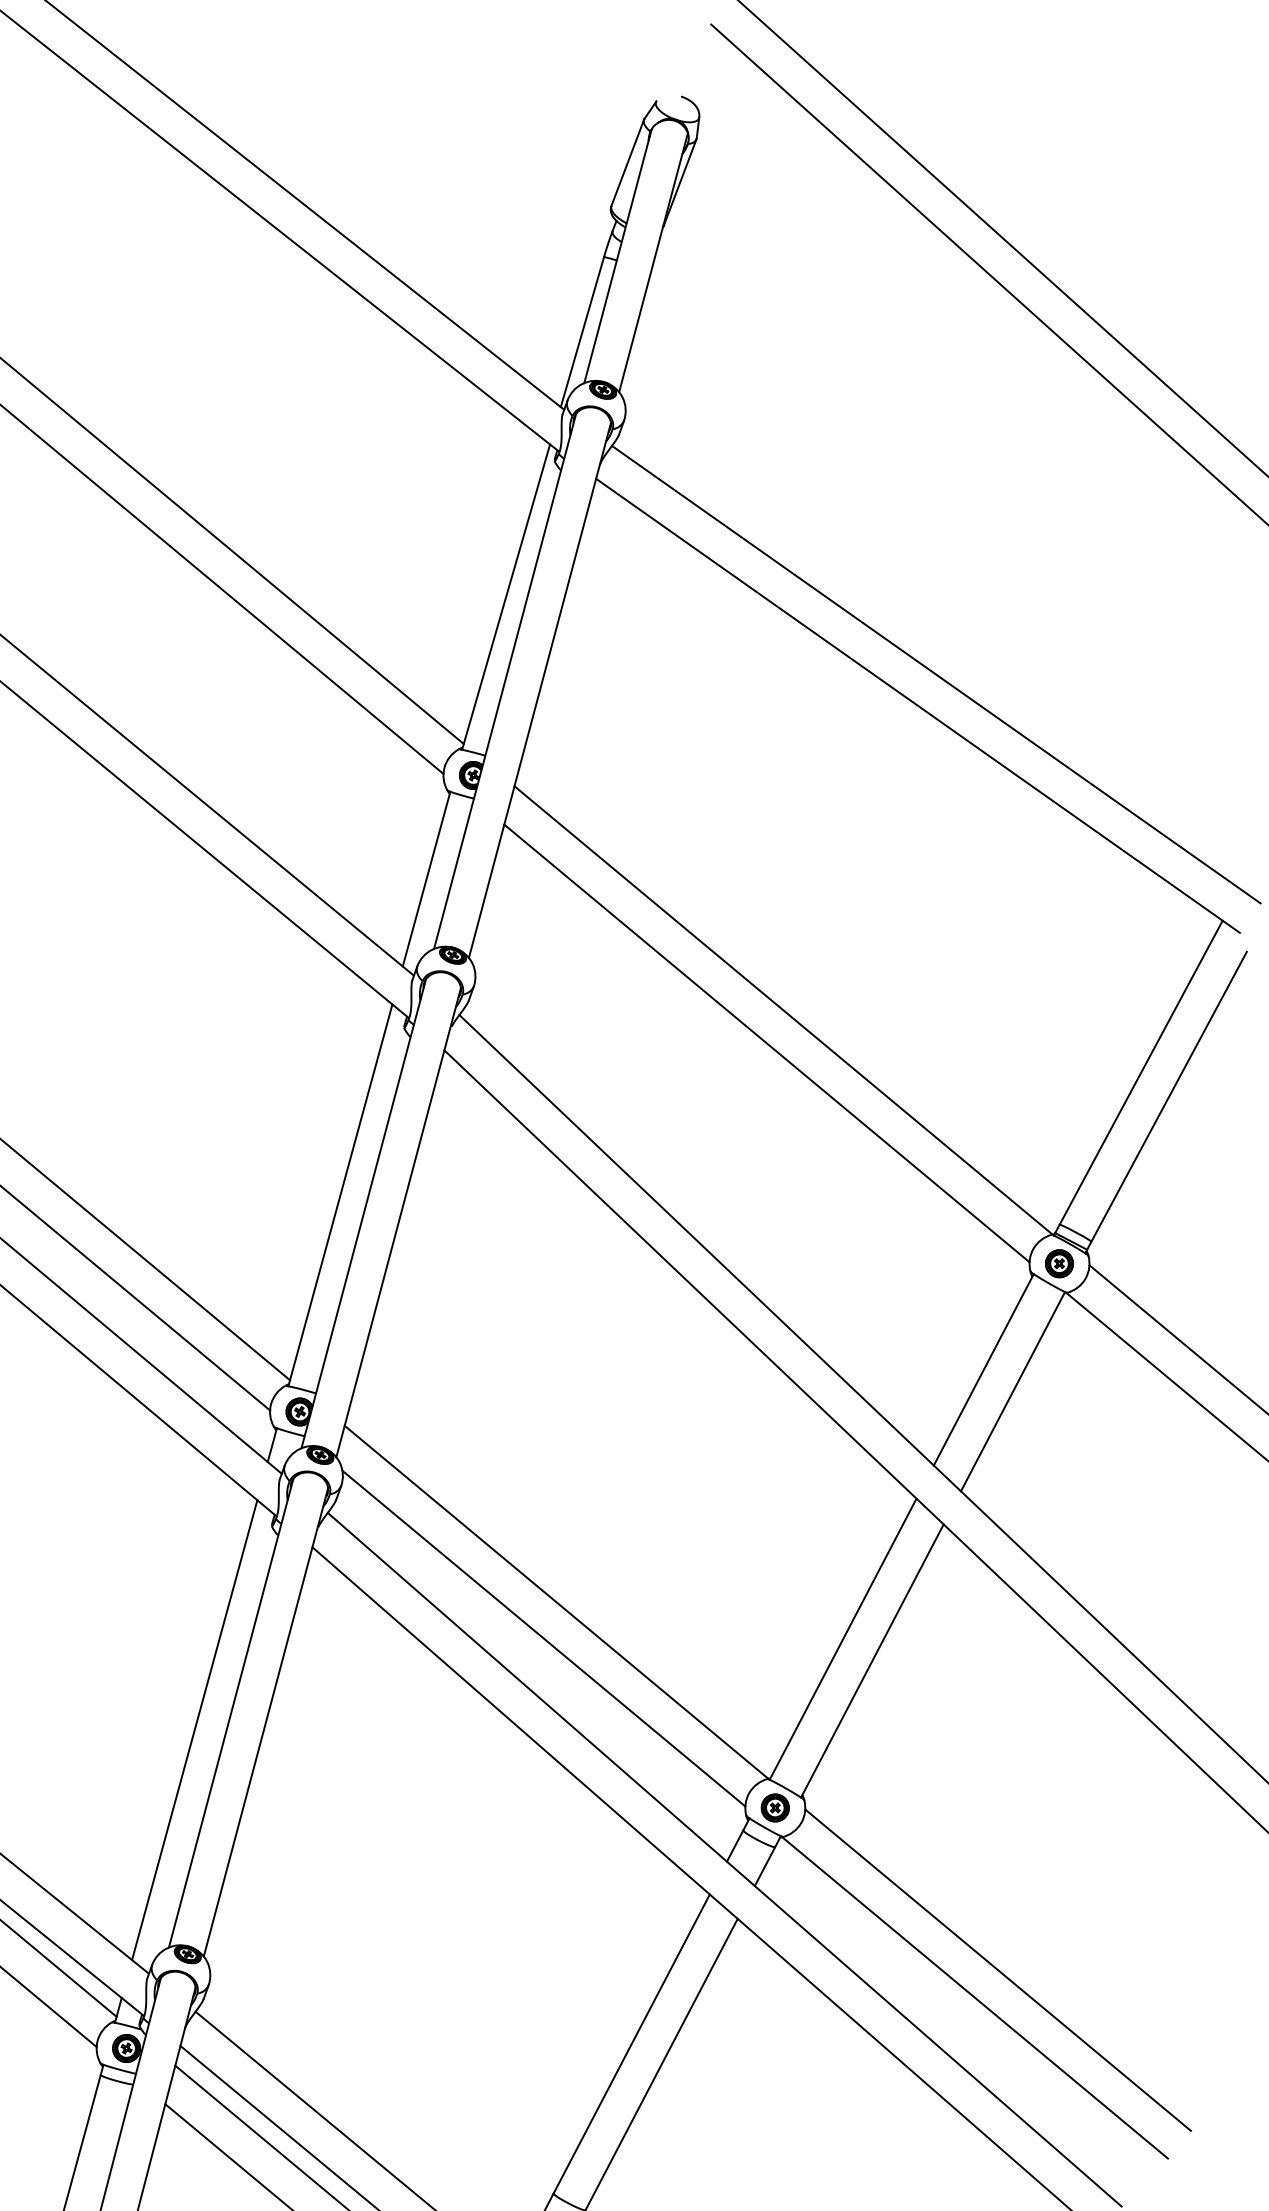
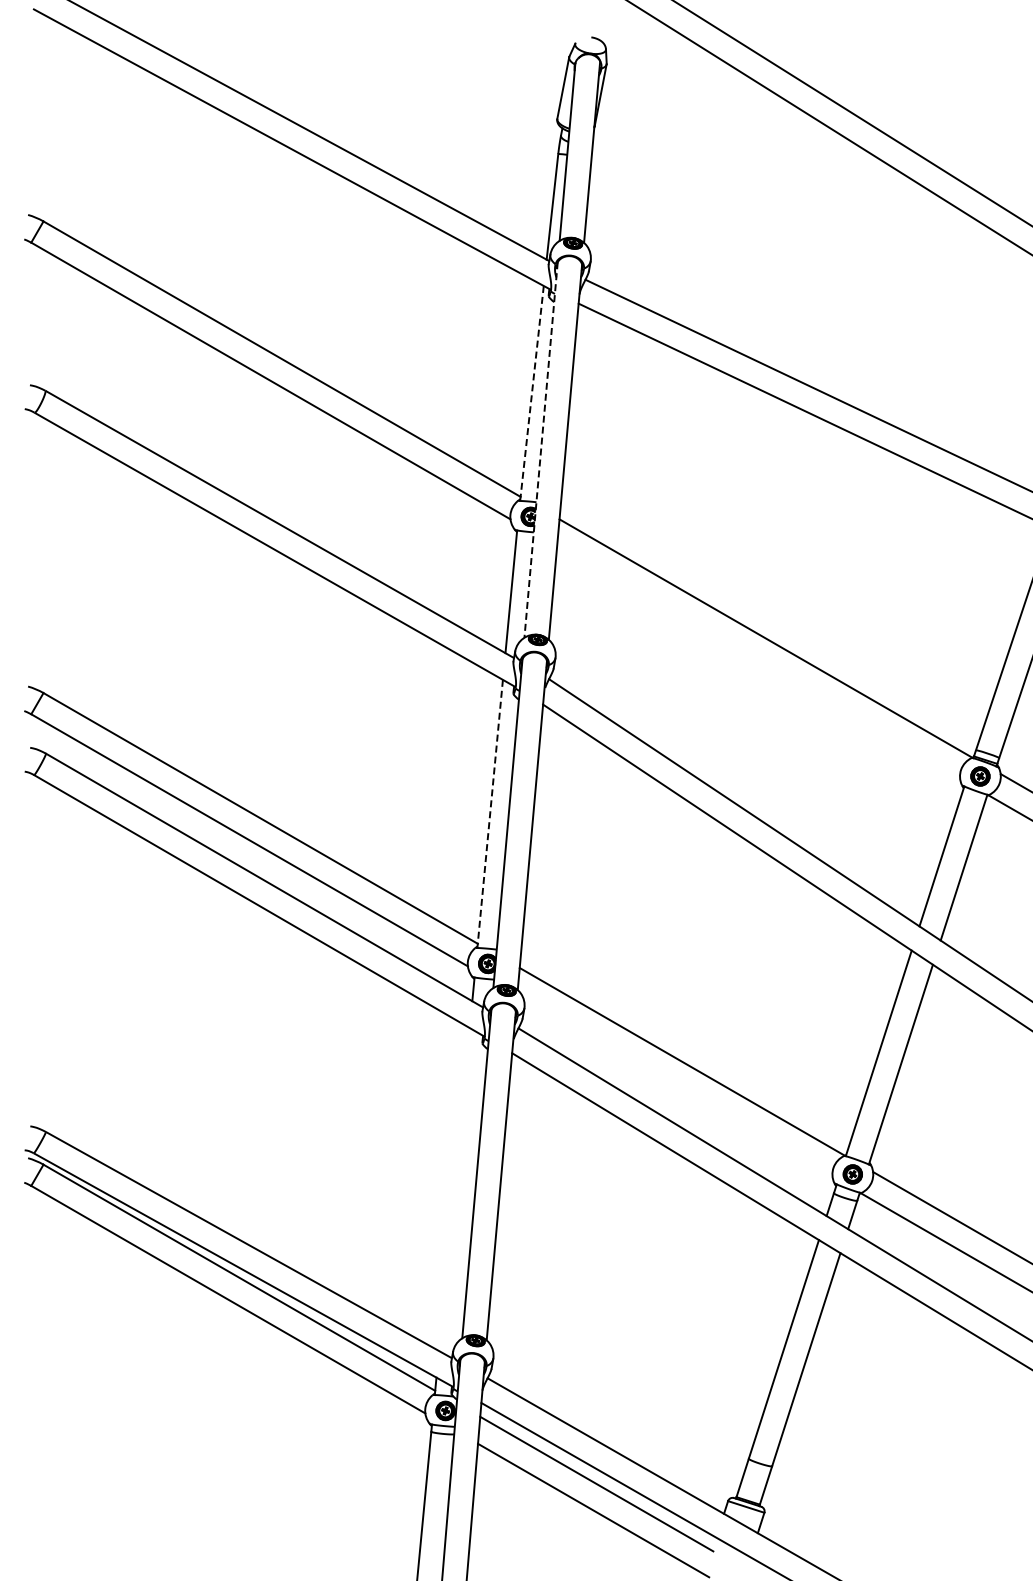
line: (505, 597) -> (531, 393), solid -> dashed
line: (505, 682) -> (541, 450), solid -> dashed
line: (766, 1043) -> (758, 662), removed
line: (341, 1194) -> (490, 813), solid -> dashed
line: (543, 1638) -> (677, 1087), removed
line: (194, 1730) -> (454, 1189), removed

